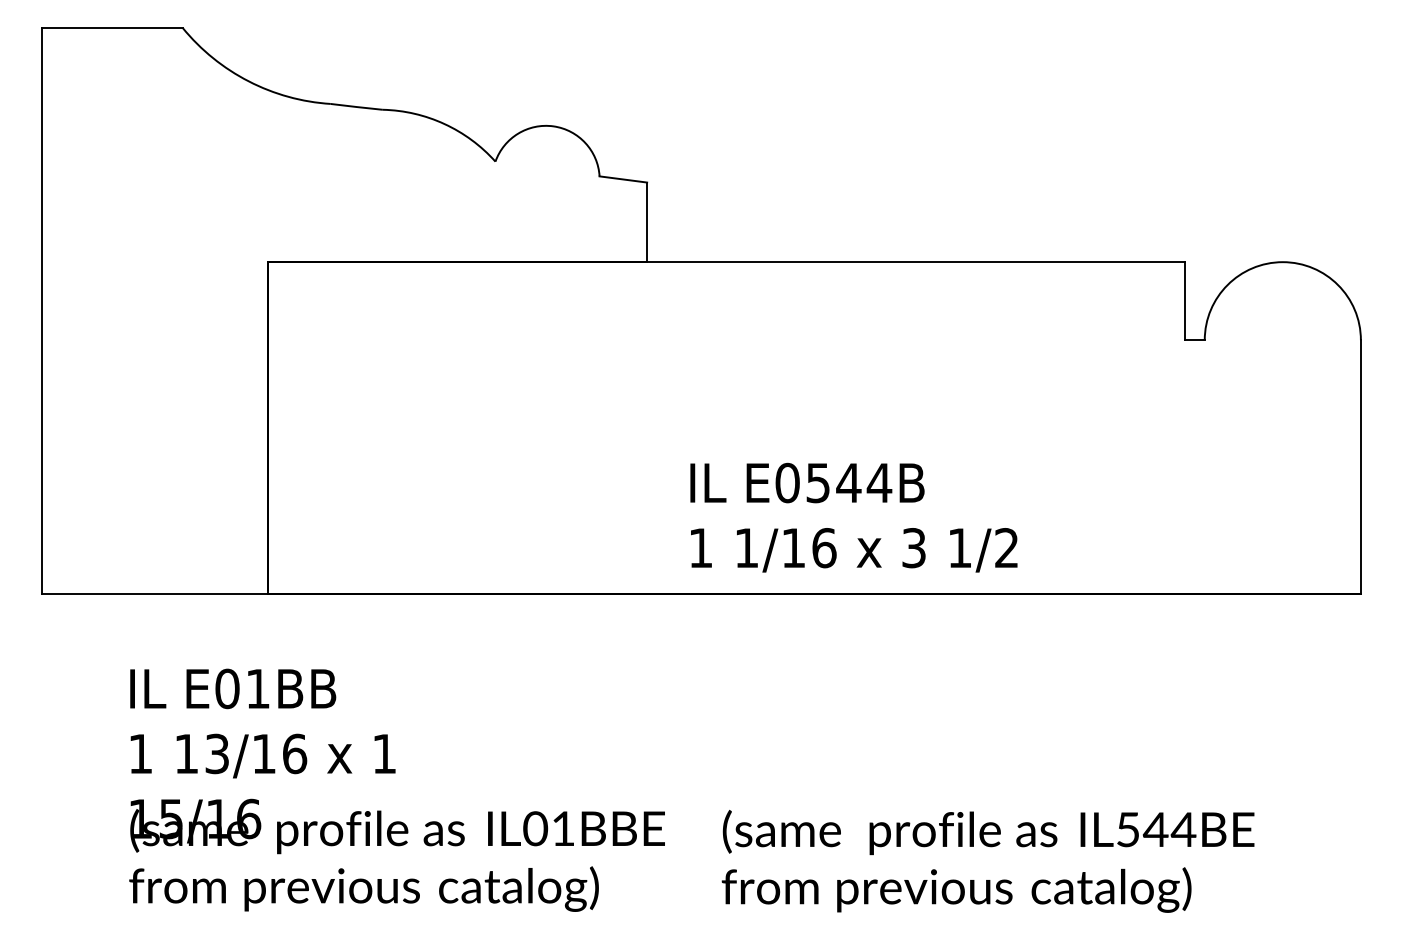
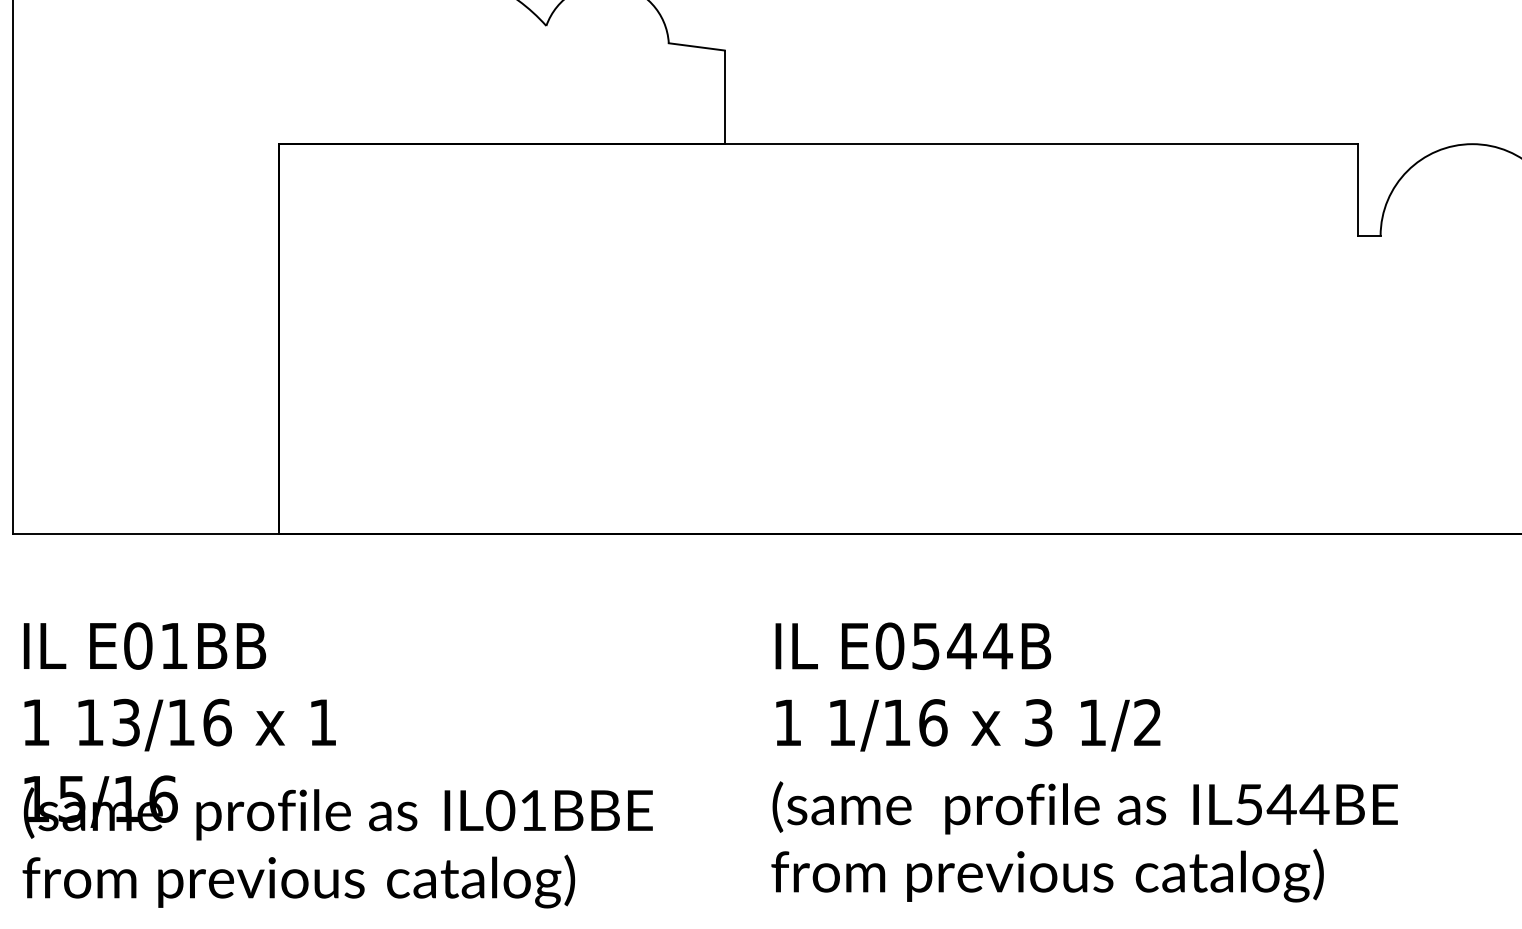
text: (853, 517) -> (967, 686), moved
text: (396, 789) -> (337, 764), moved
text: (987, 861) -> (1083, 842), moved

